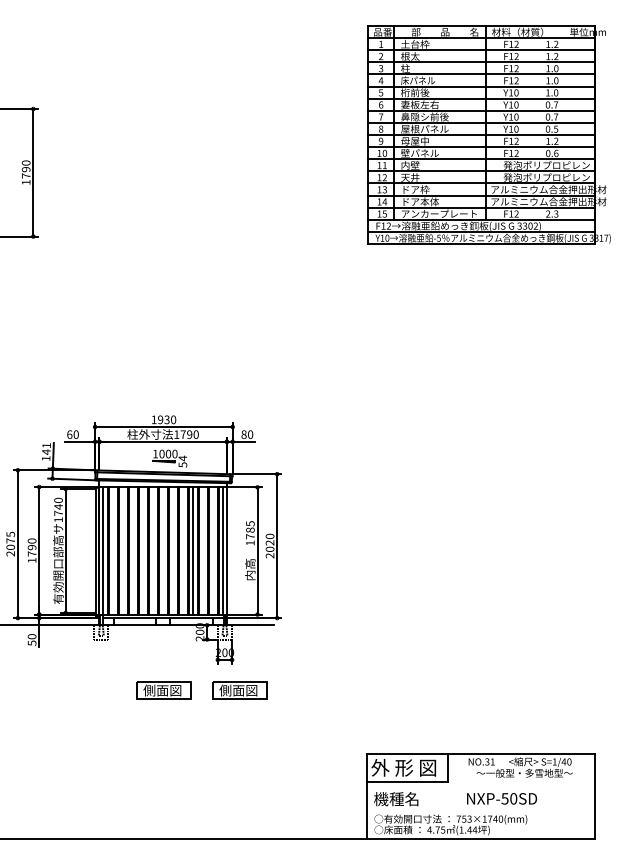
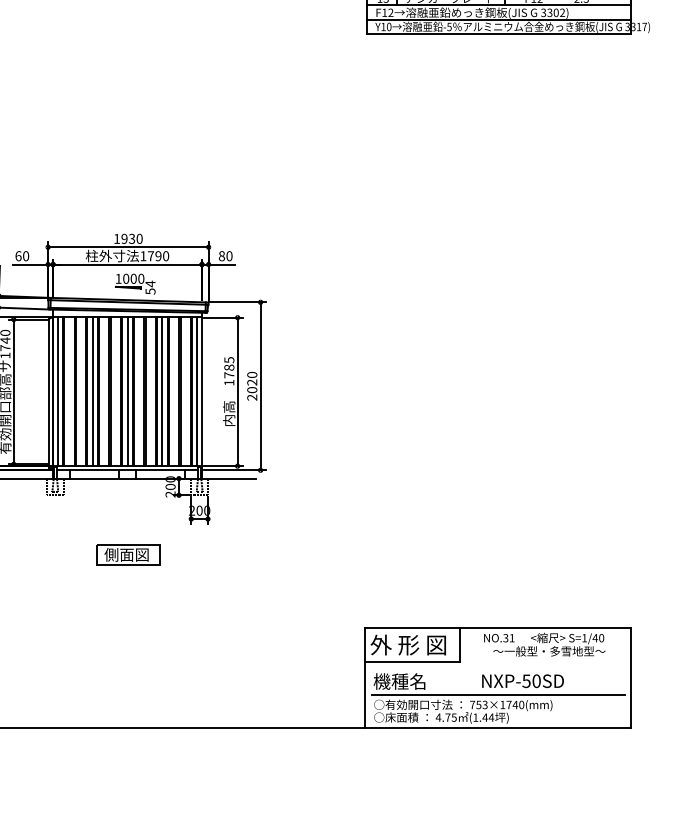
line: (133, 550) -> (92, 391), added
line: (163, 550) -> (127, 391), added
part: (239, 690) -> (216, 554), removed
line: (480, 810) -> (497, 694), added

